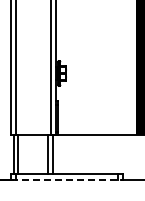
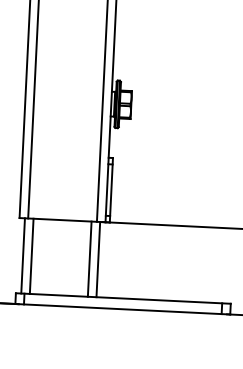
line: (66, 179) -> (122, 308), dashed -> solid

